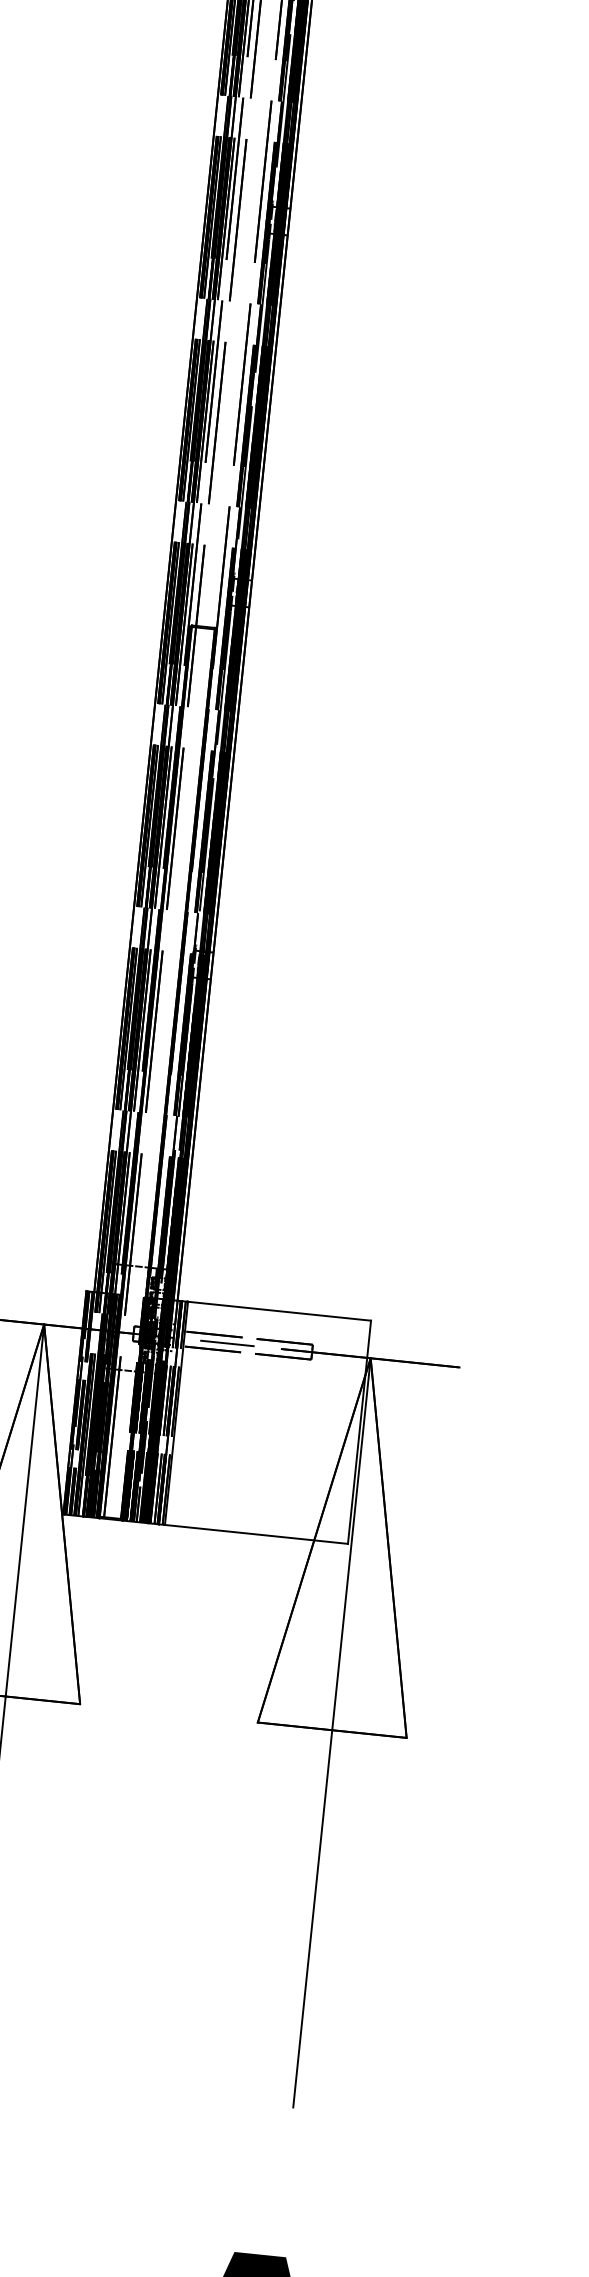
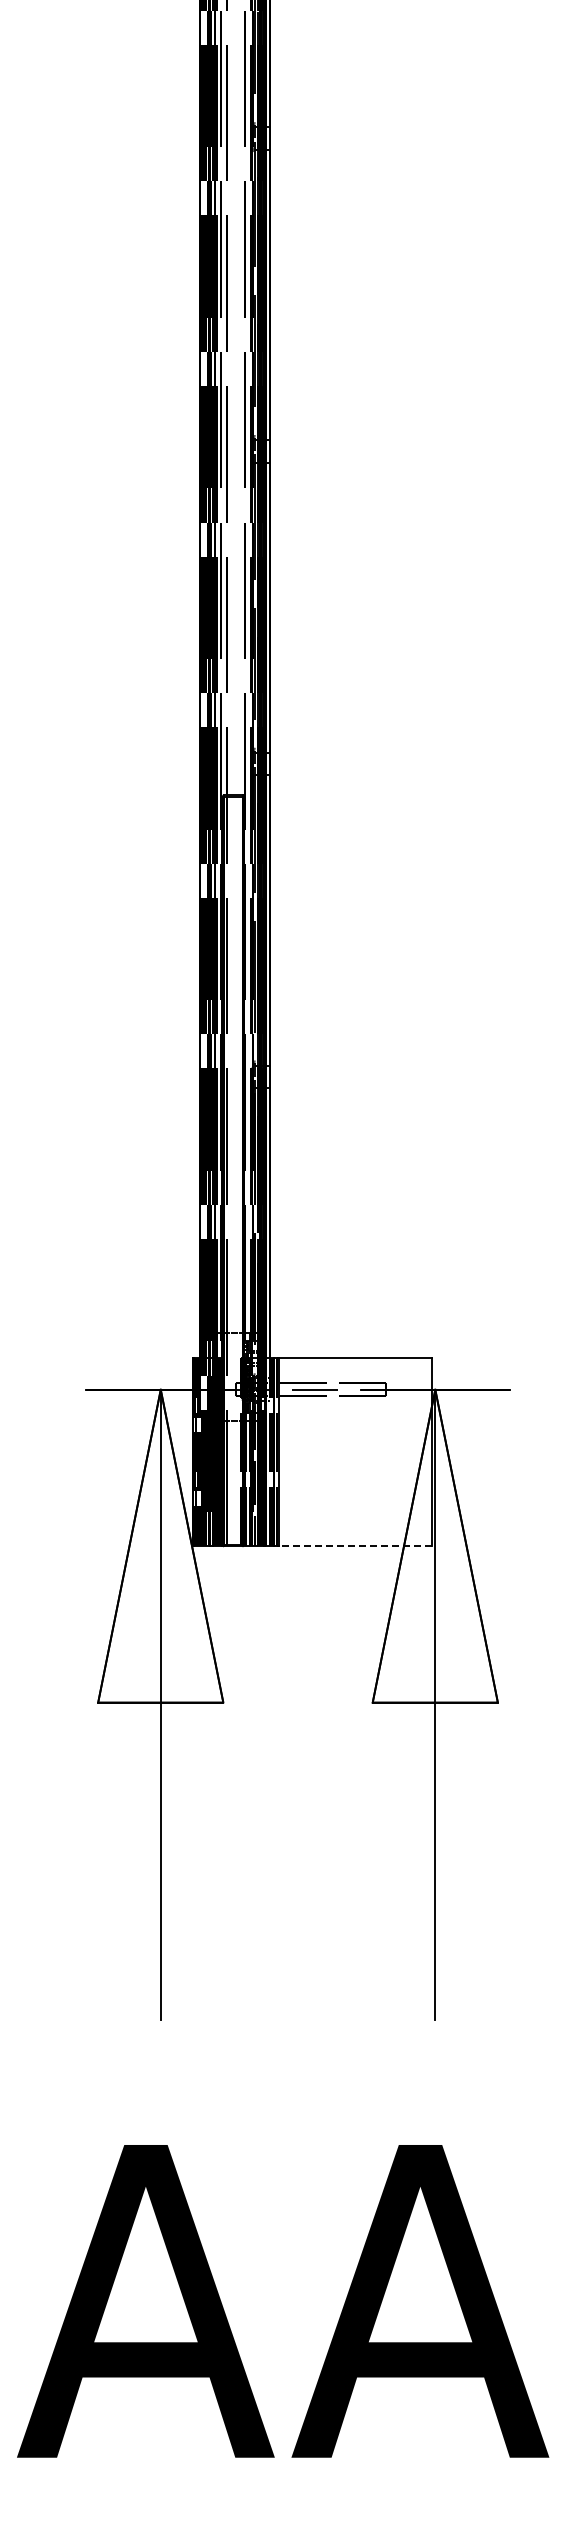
line: (256, 1534) -> (355, 1546), solid -> dashed

